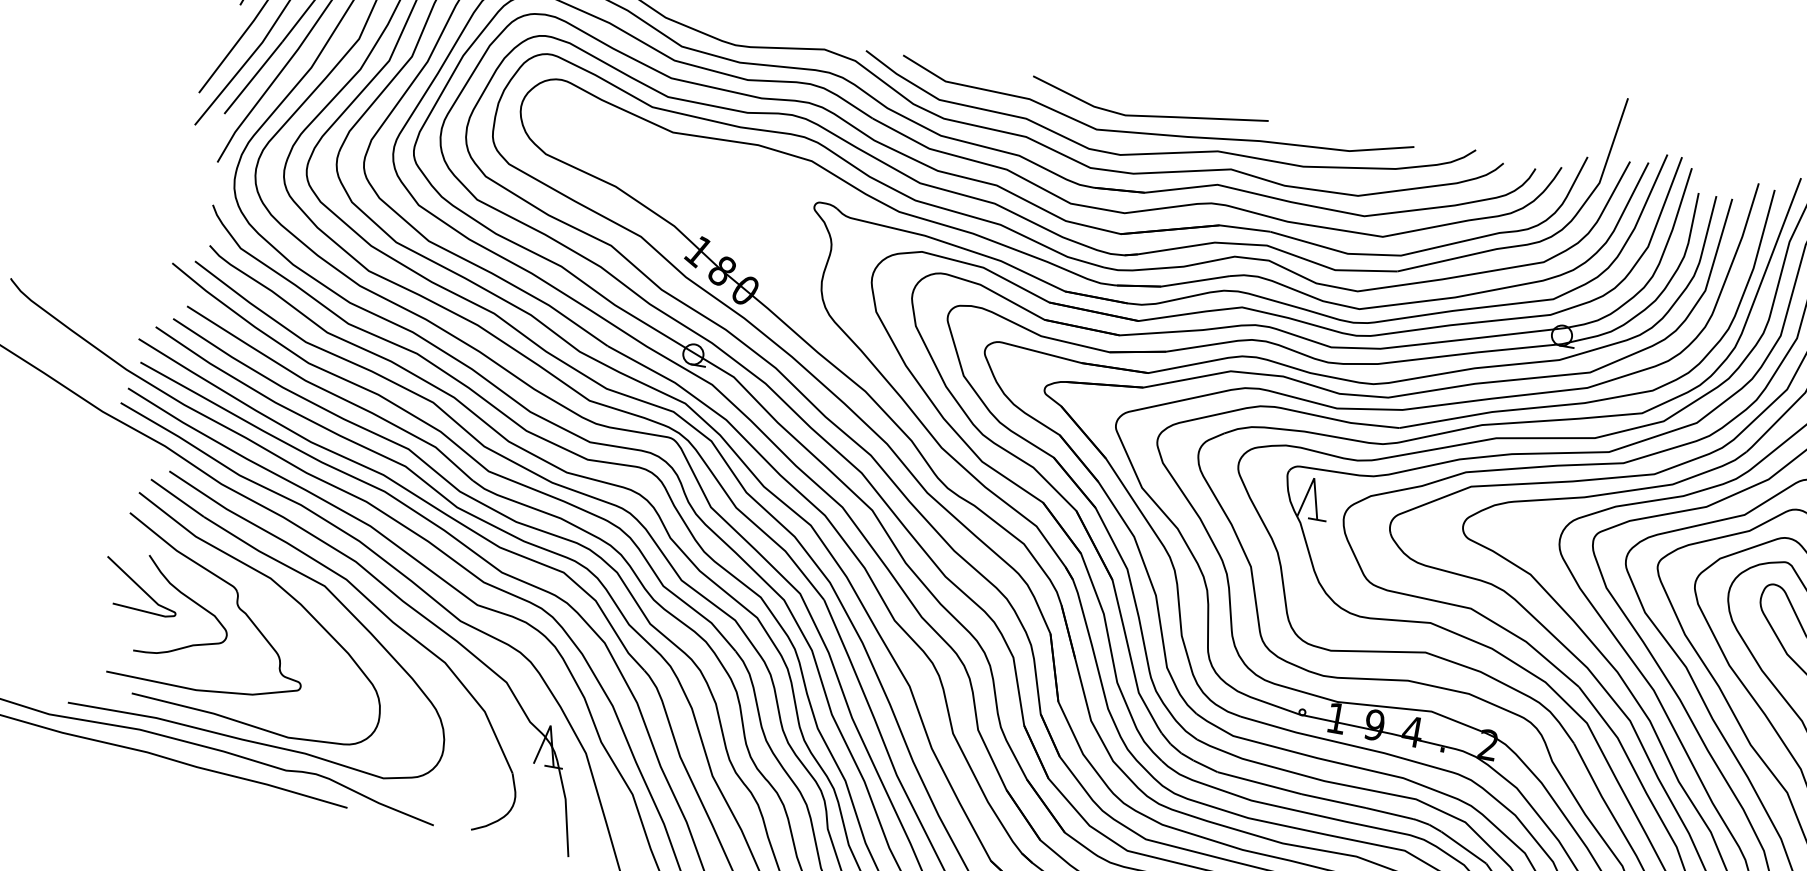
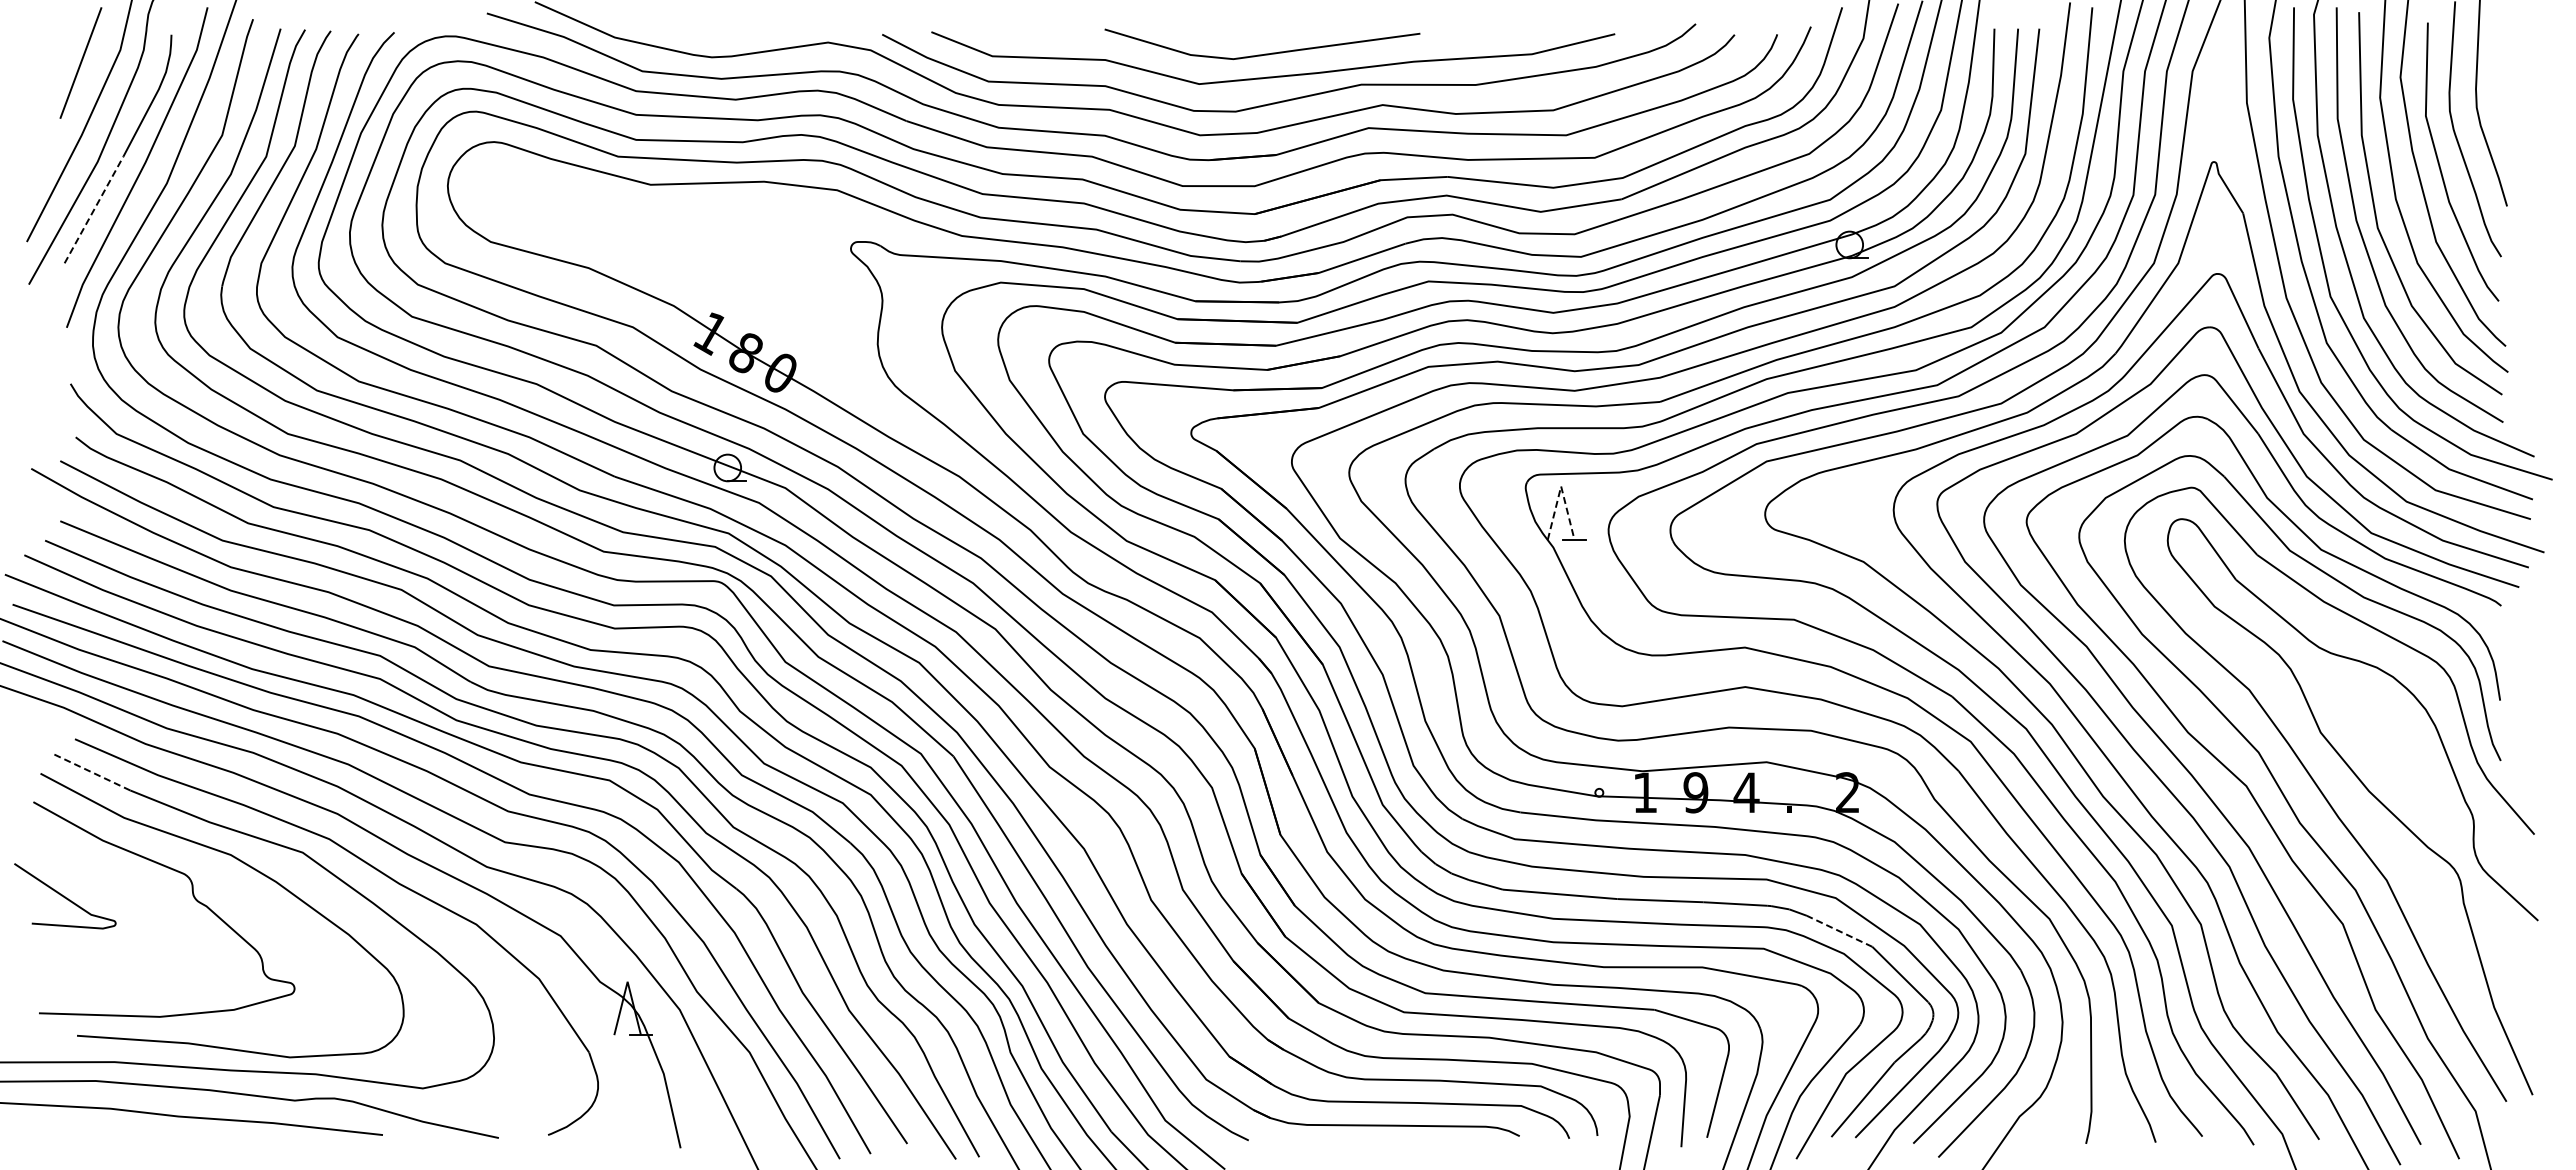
line: (253, 77) -> (94, 209), solid -> dashed
line: (1314, 478) -> (1561, 486), solid -> dashed
line: (177, 498) -> (91, 772), solid -> dashed
curve: (190, 600) -> (131, 901), removed
line: (1463, 847) -> (1839, 931), solid -> dashed

